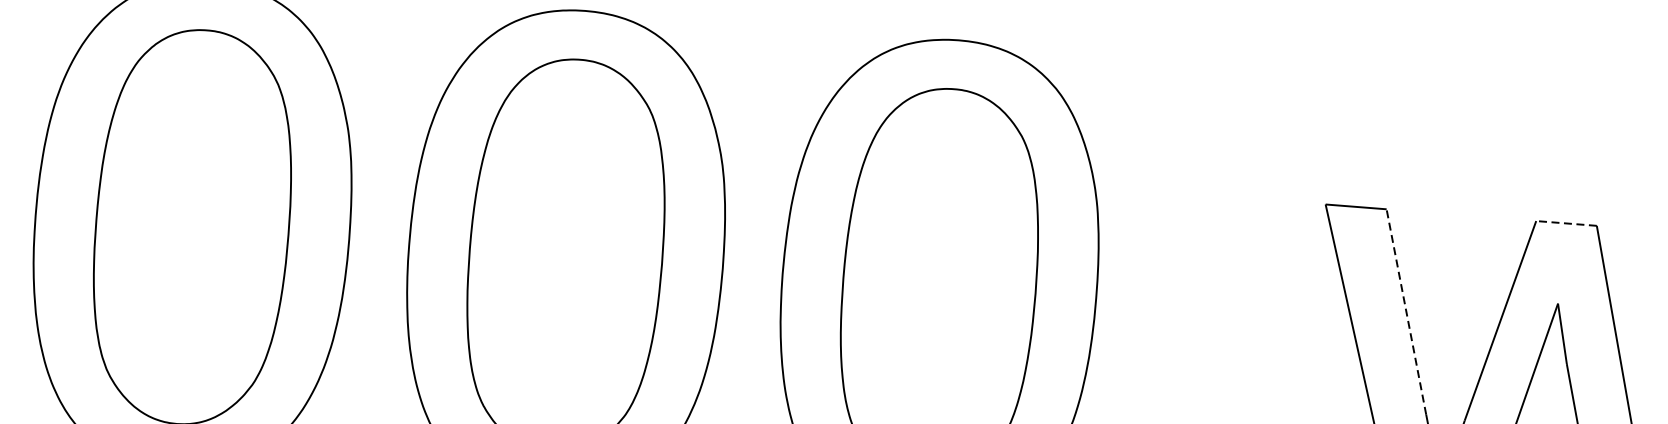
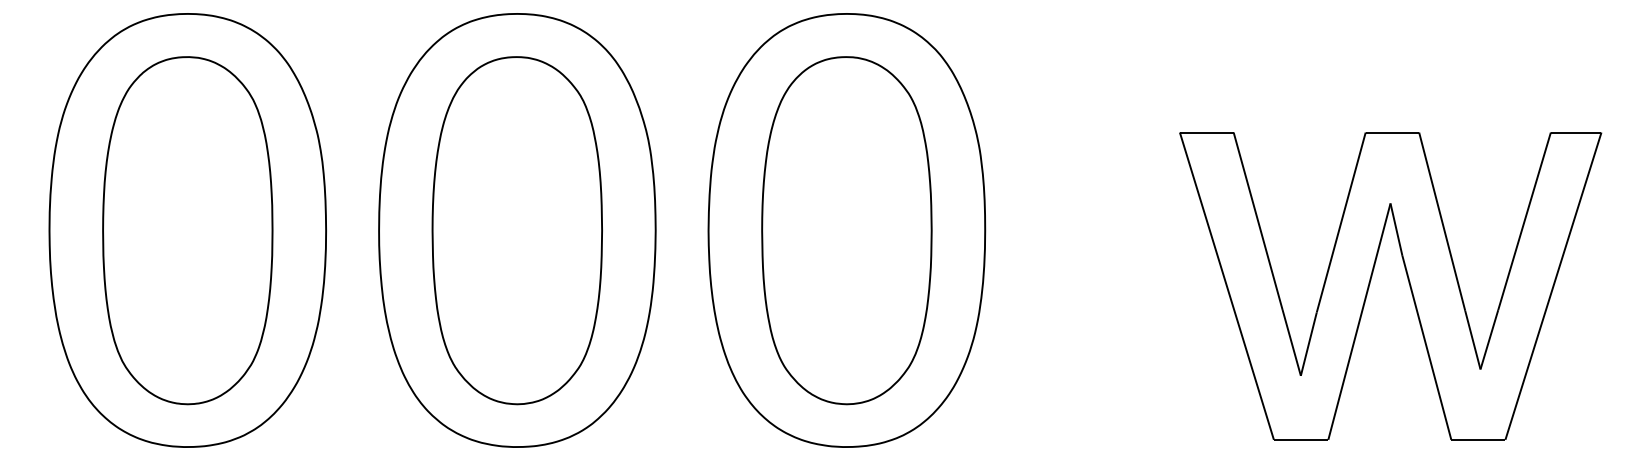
line: (1566, 223) -> (1392, 132), dashed -> solid
line: (1406, 311) -> (1258, 220), dashed -> solid

